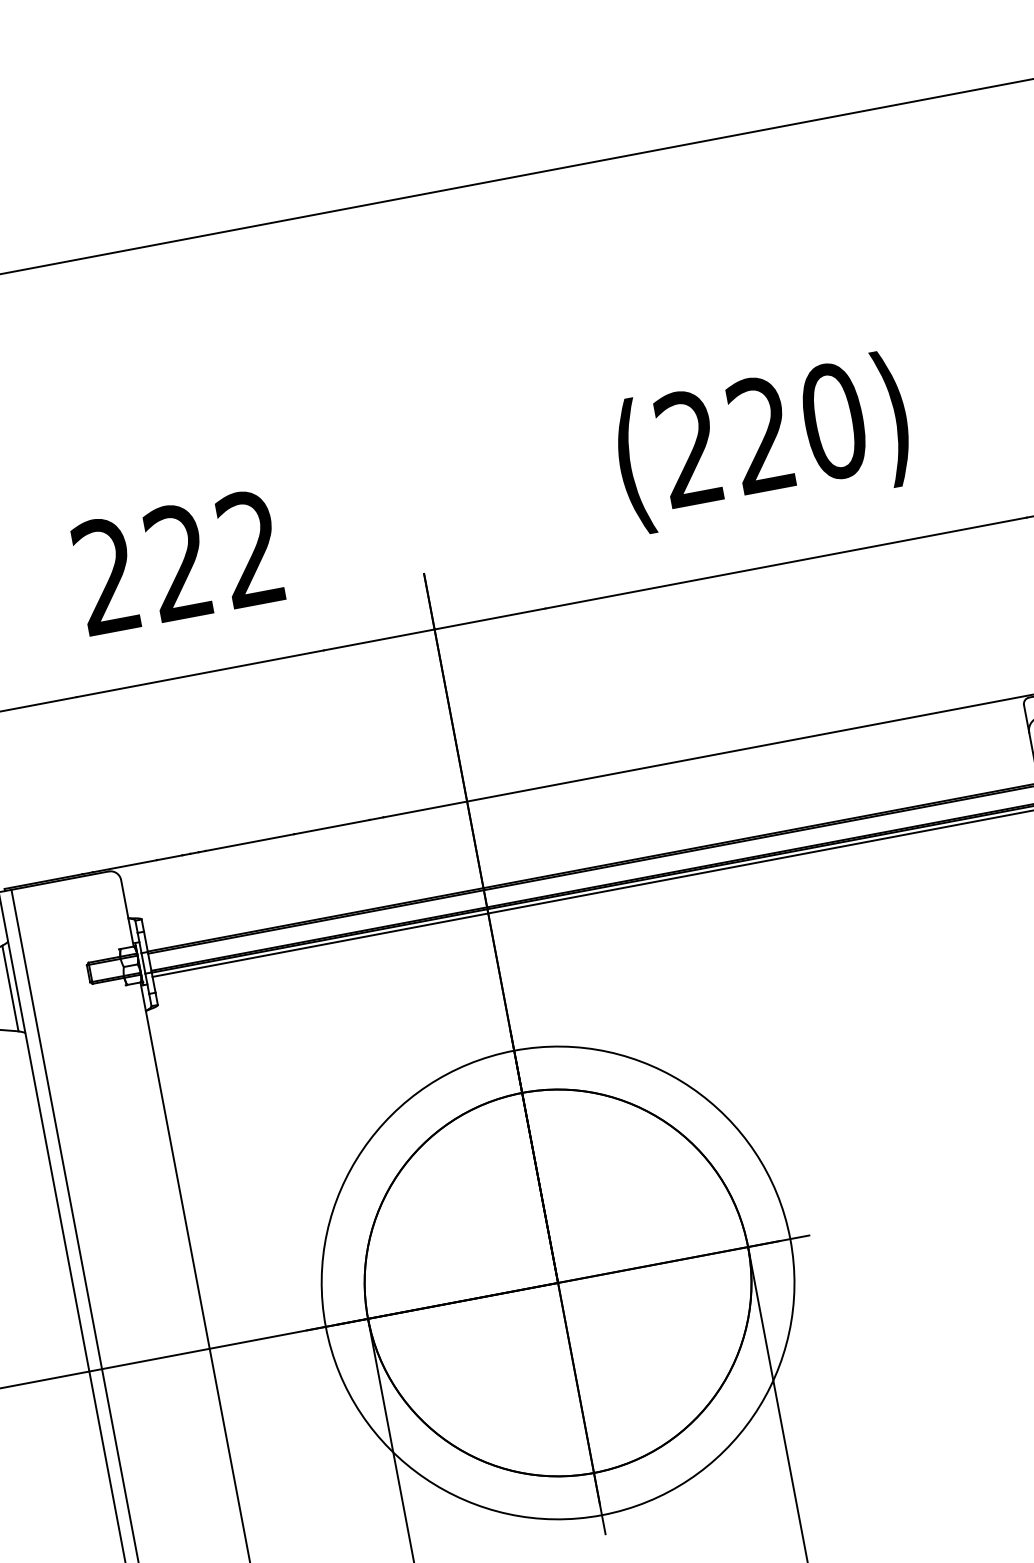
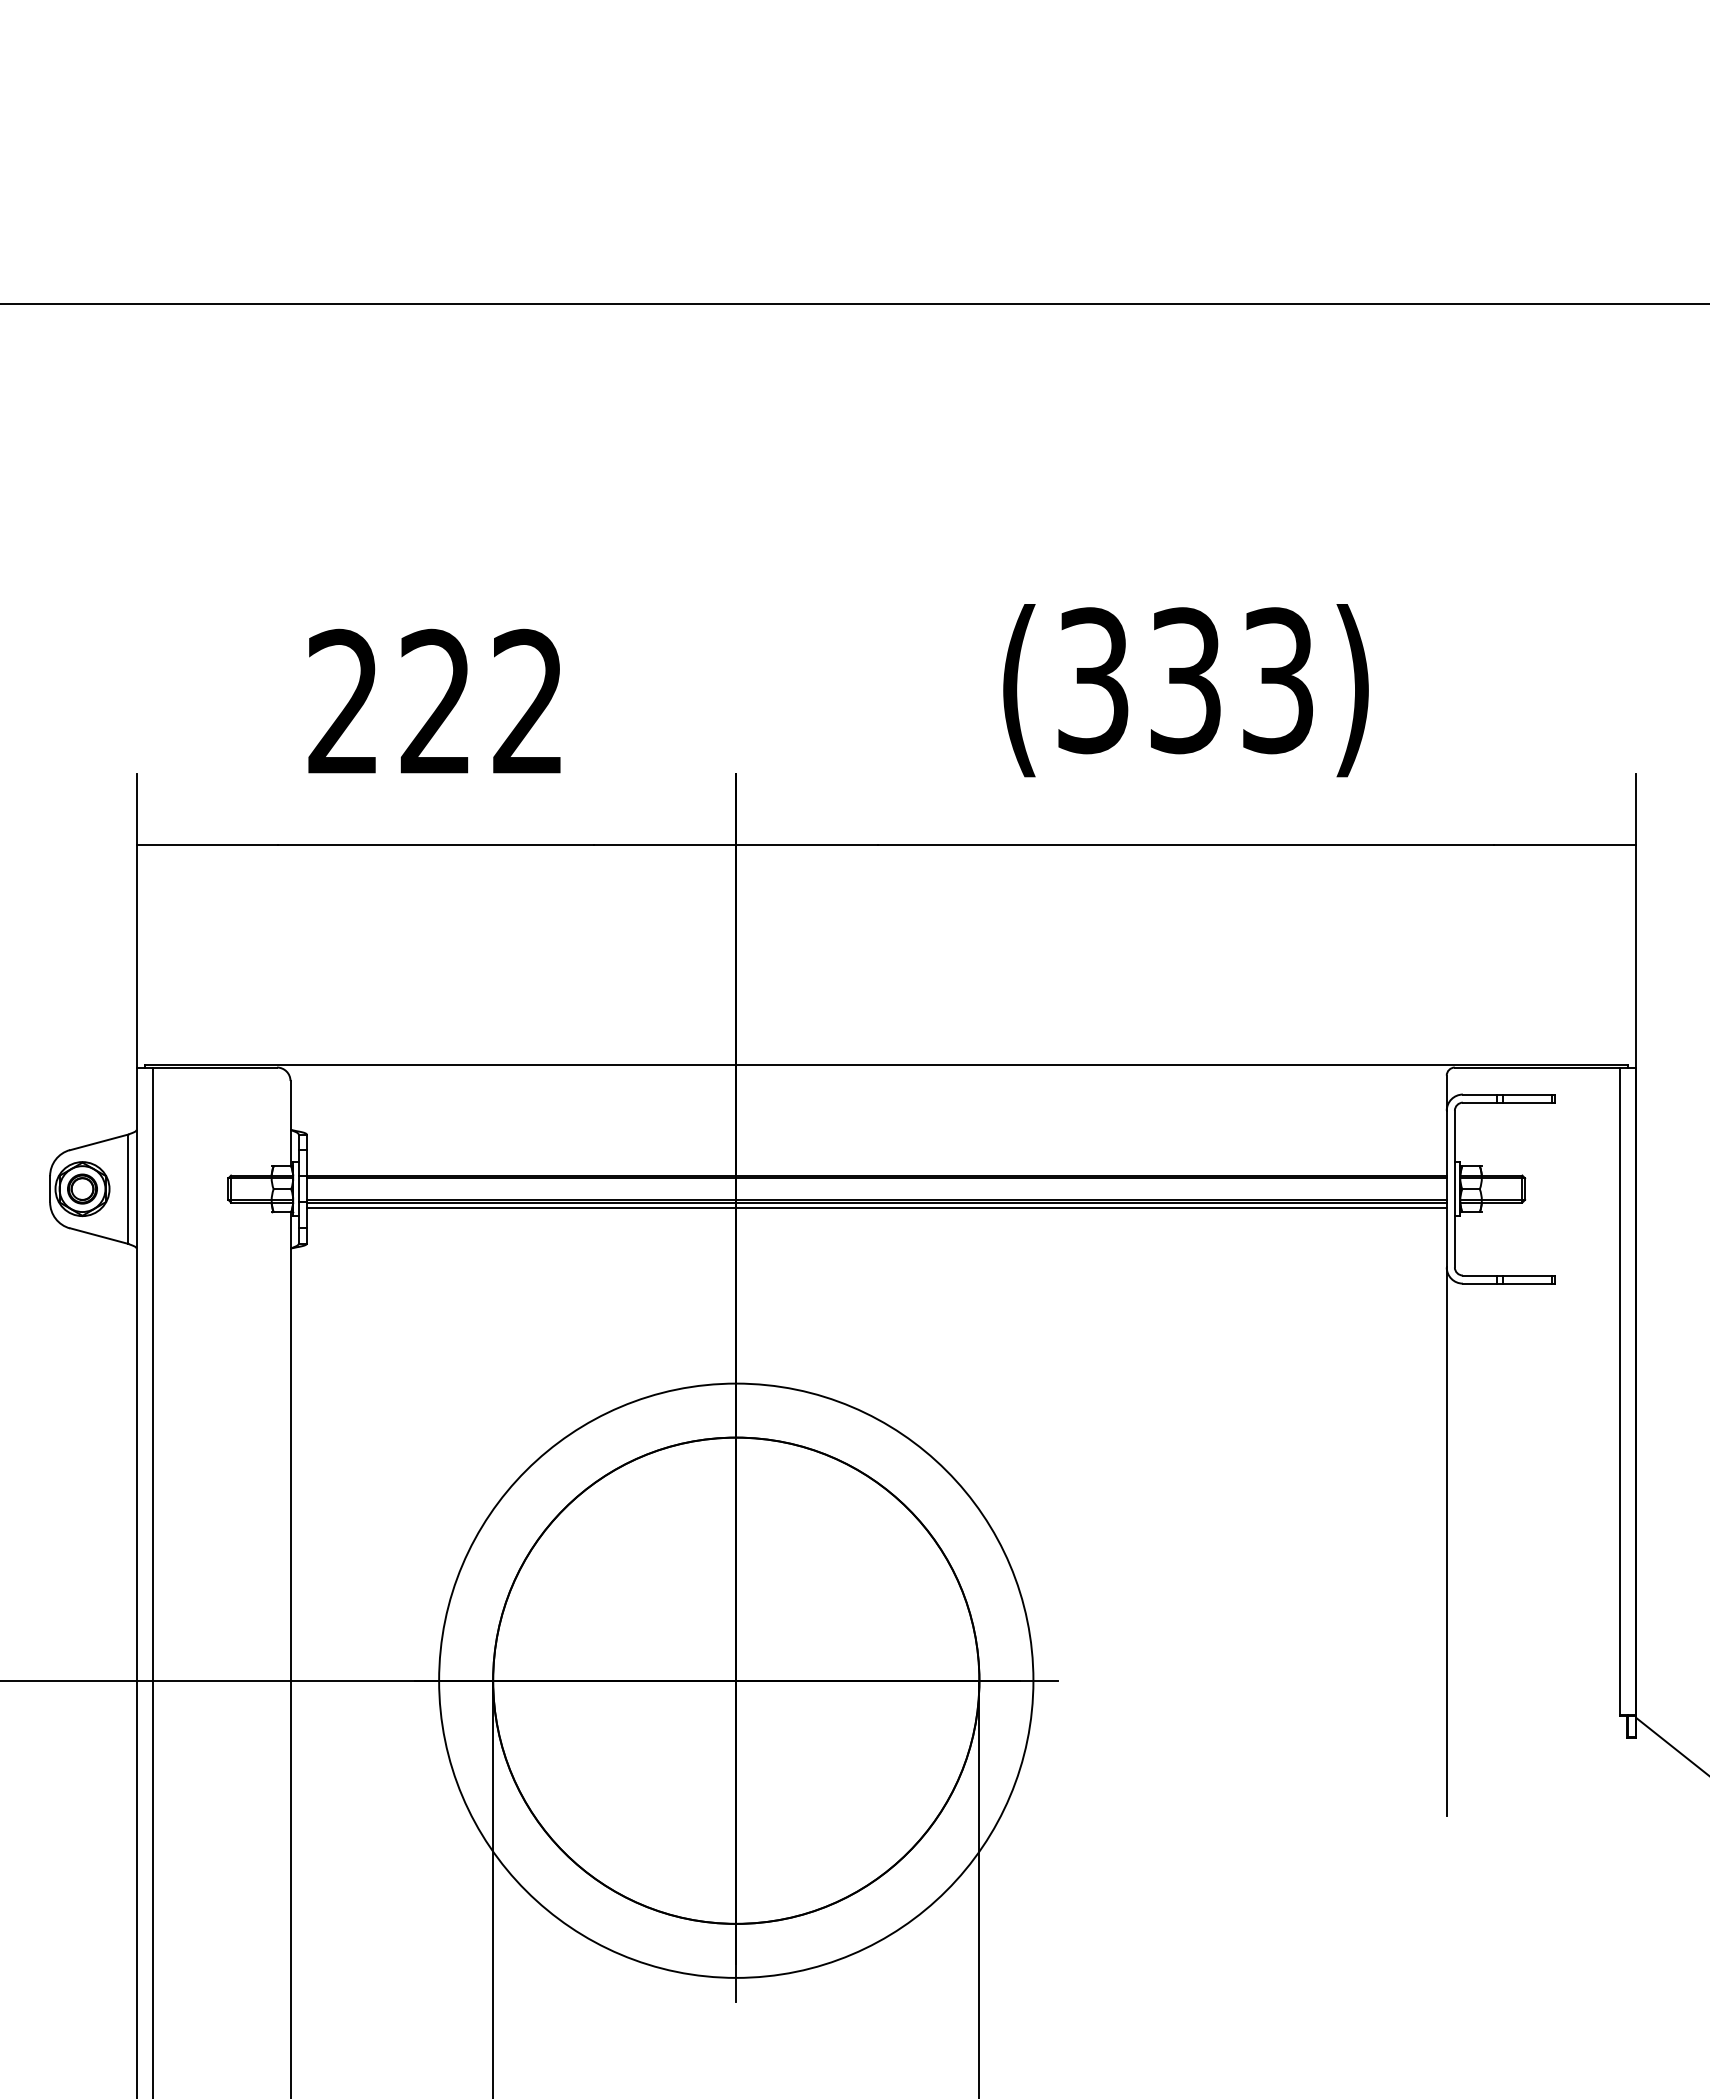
text: (762, 434) -> (1186, 680), (220) -> (333)

